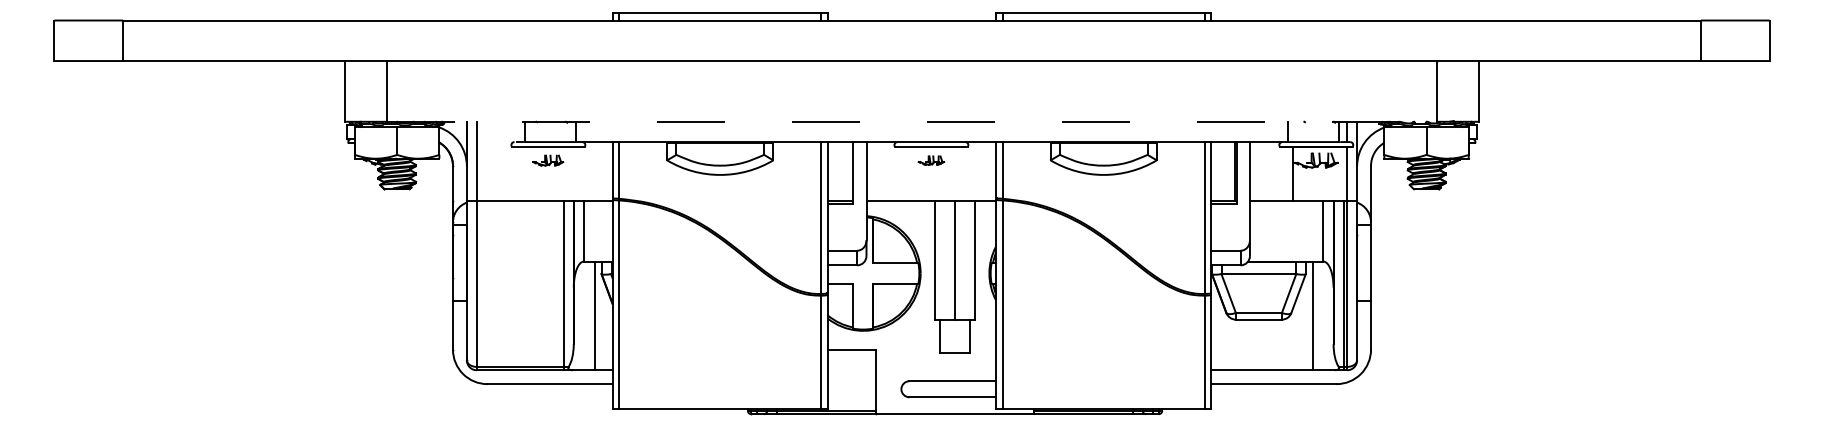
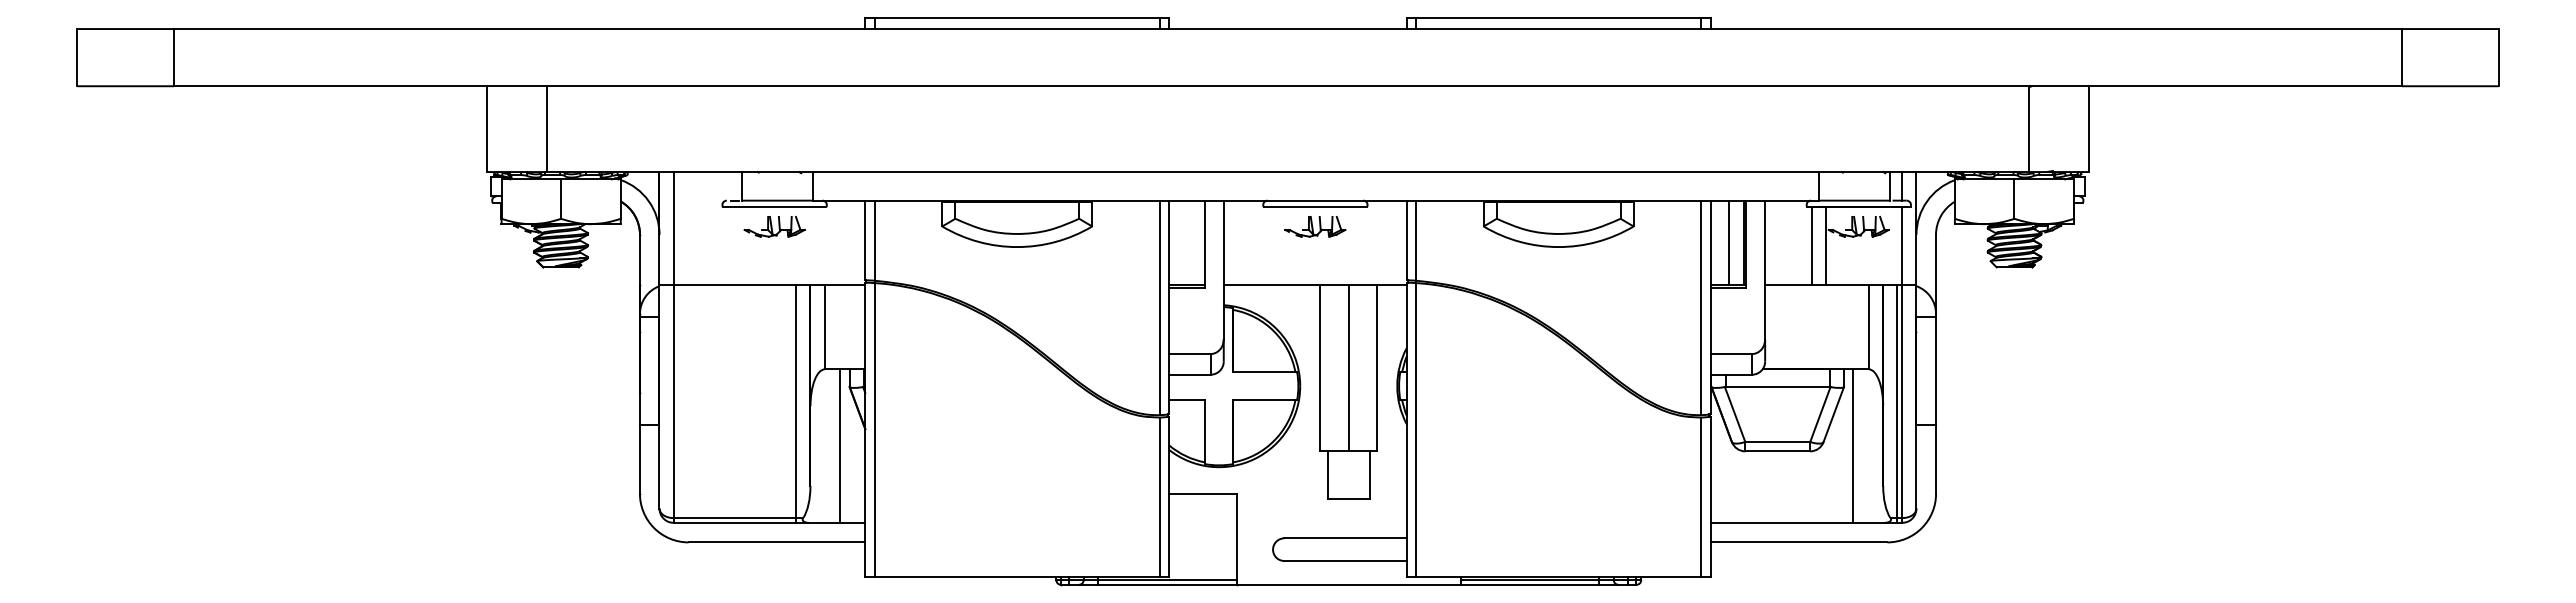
line: (912, 122) -> (1288, 172), dashed -> solid
part: (548, 160) -> (774, 226), size x1.43
part: (931, 160) -> (1315, 226), size x1.67
line: (1224, 171) -> (1729, 242), added
line: (1282, 173) -> (1811, 245), added

